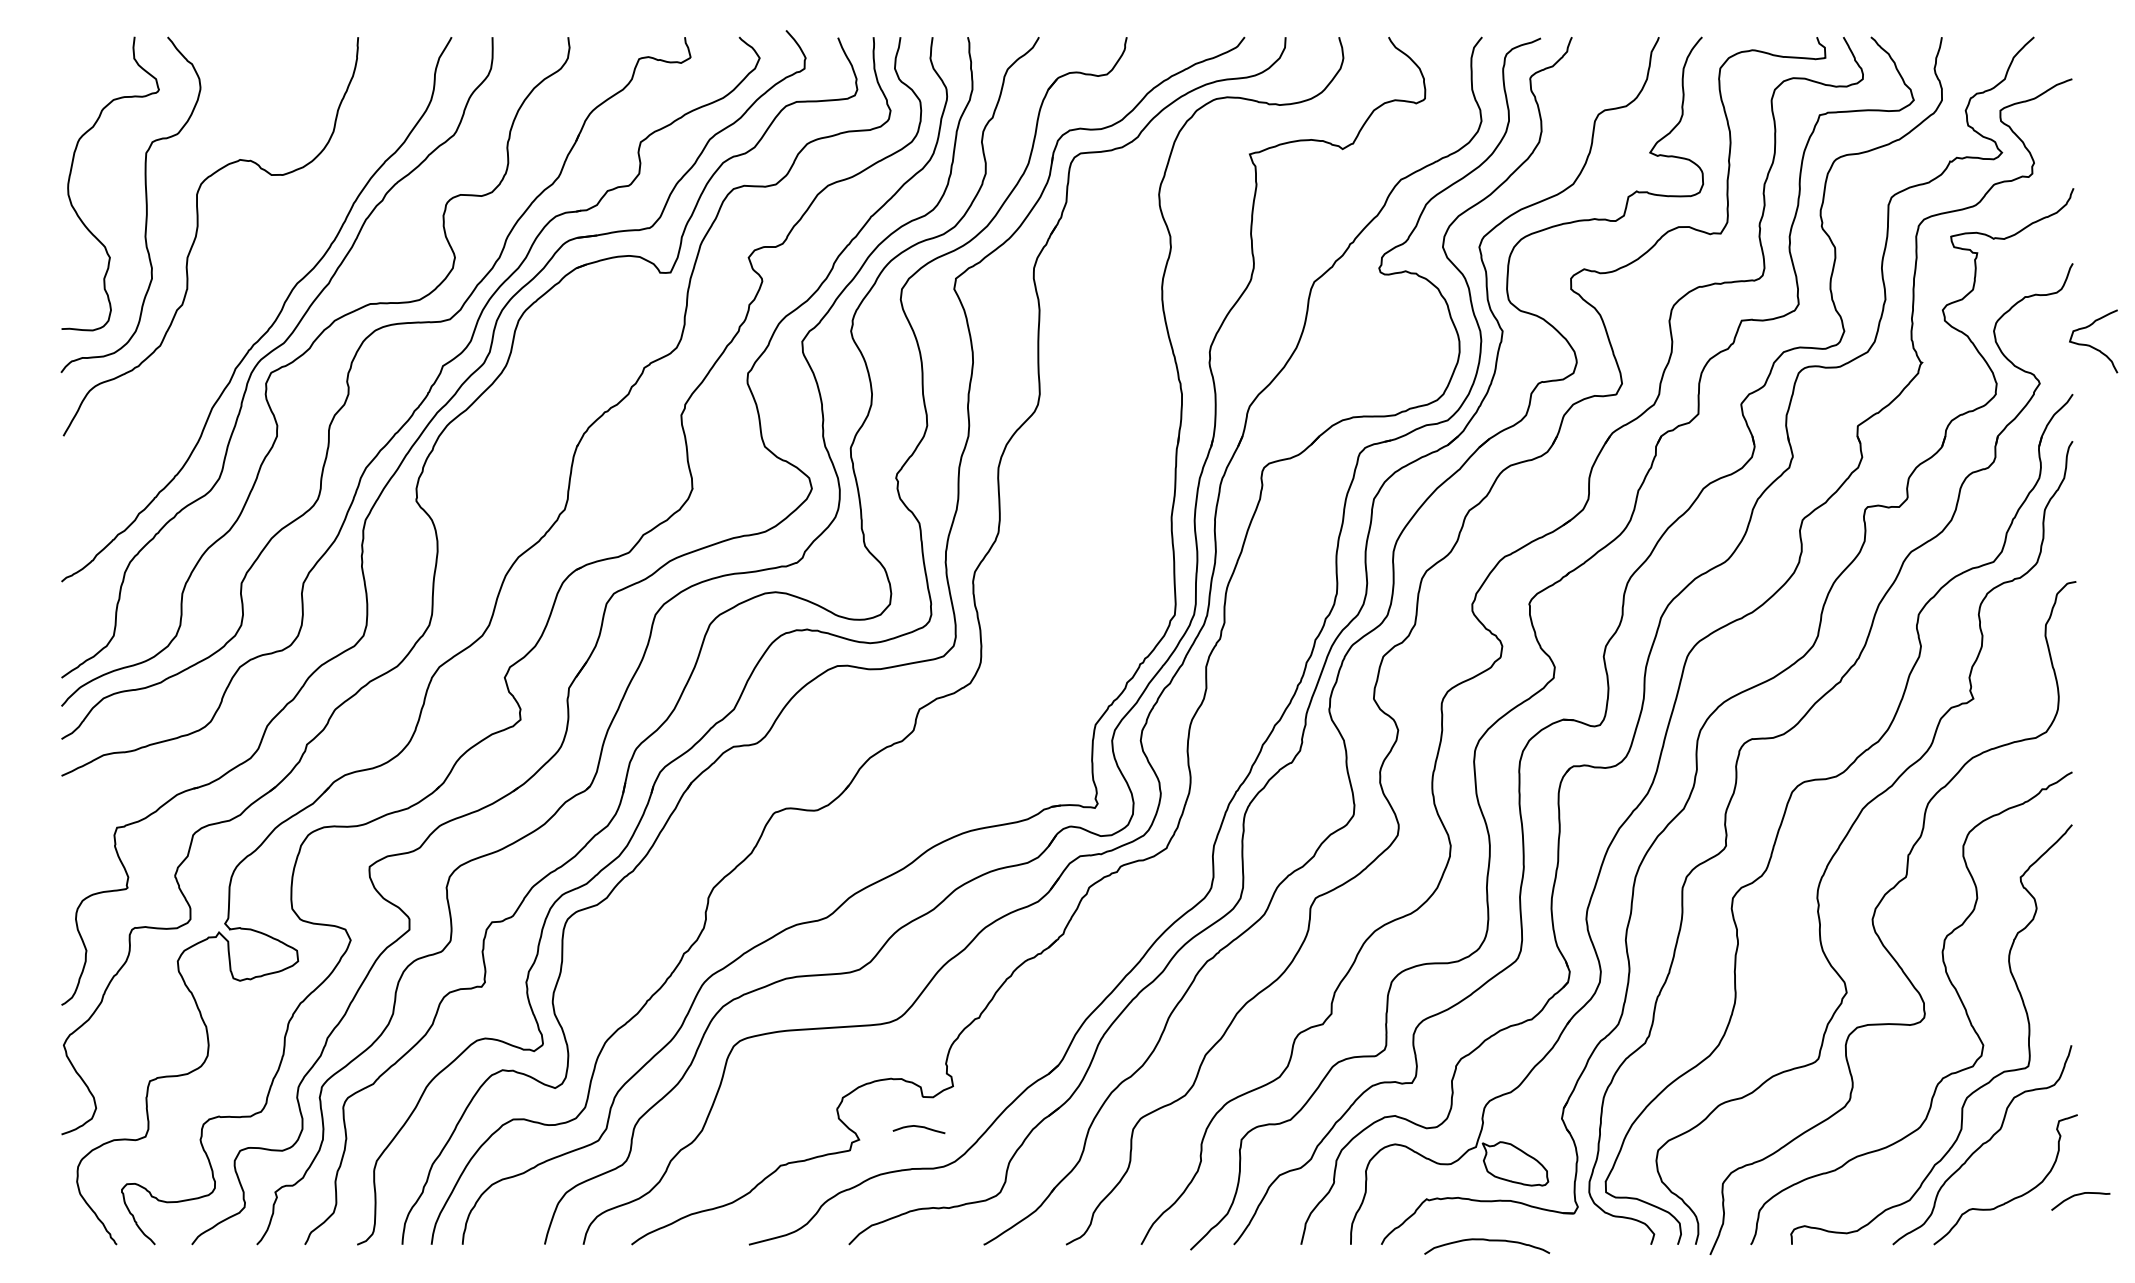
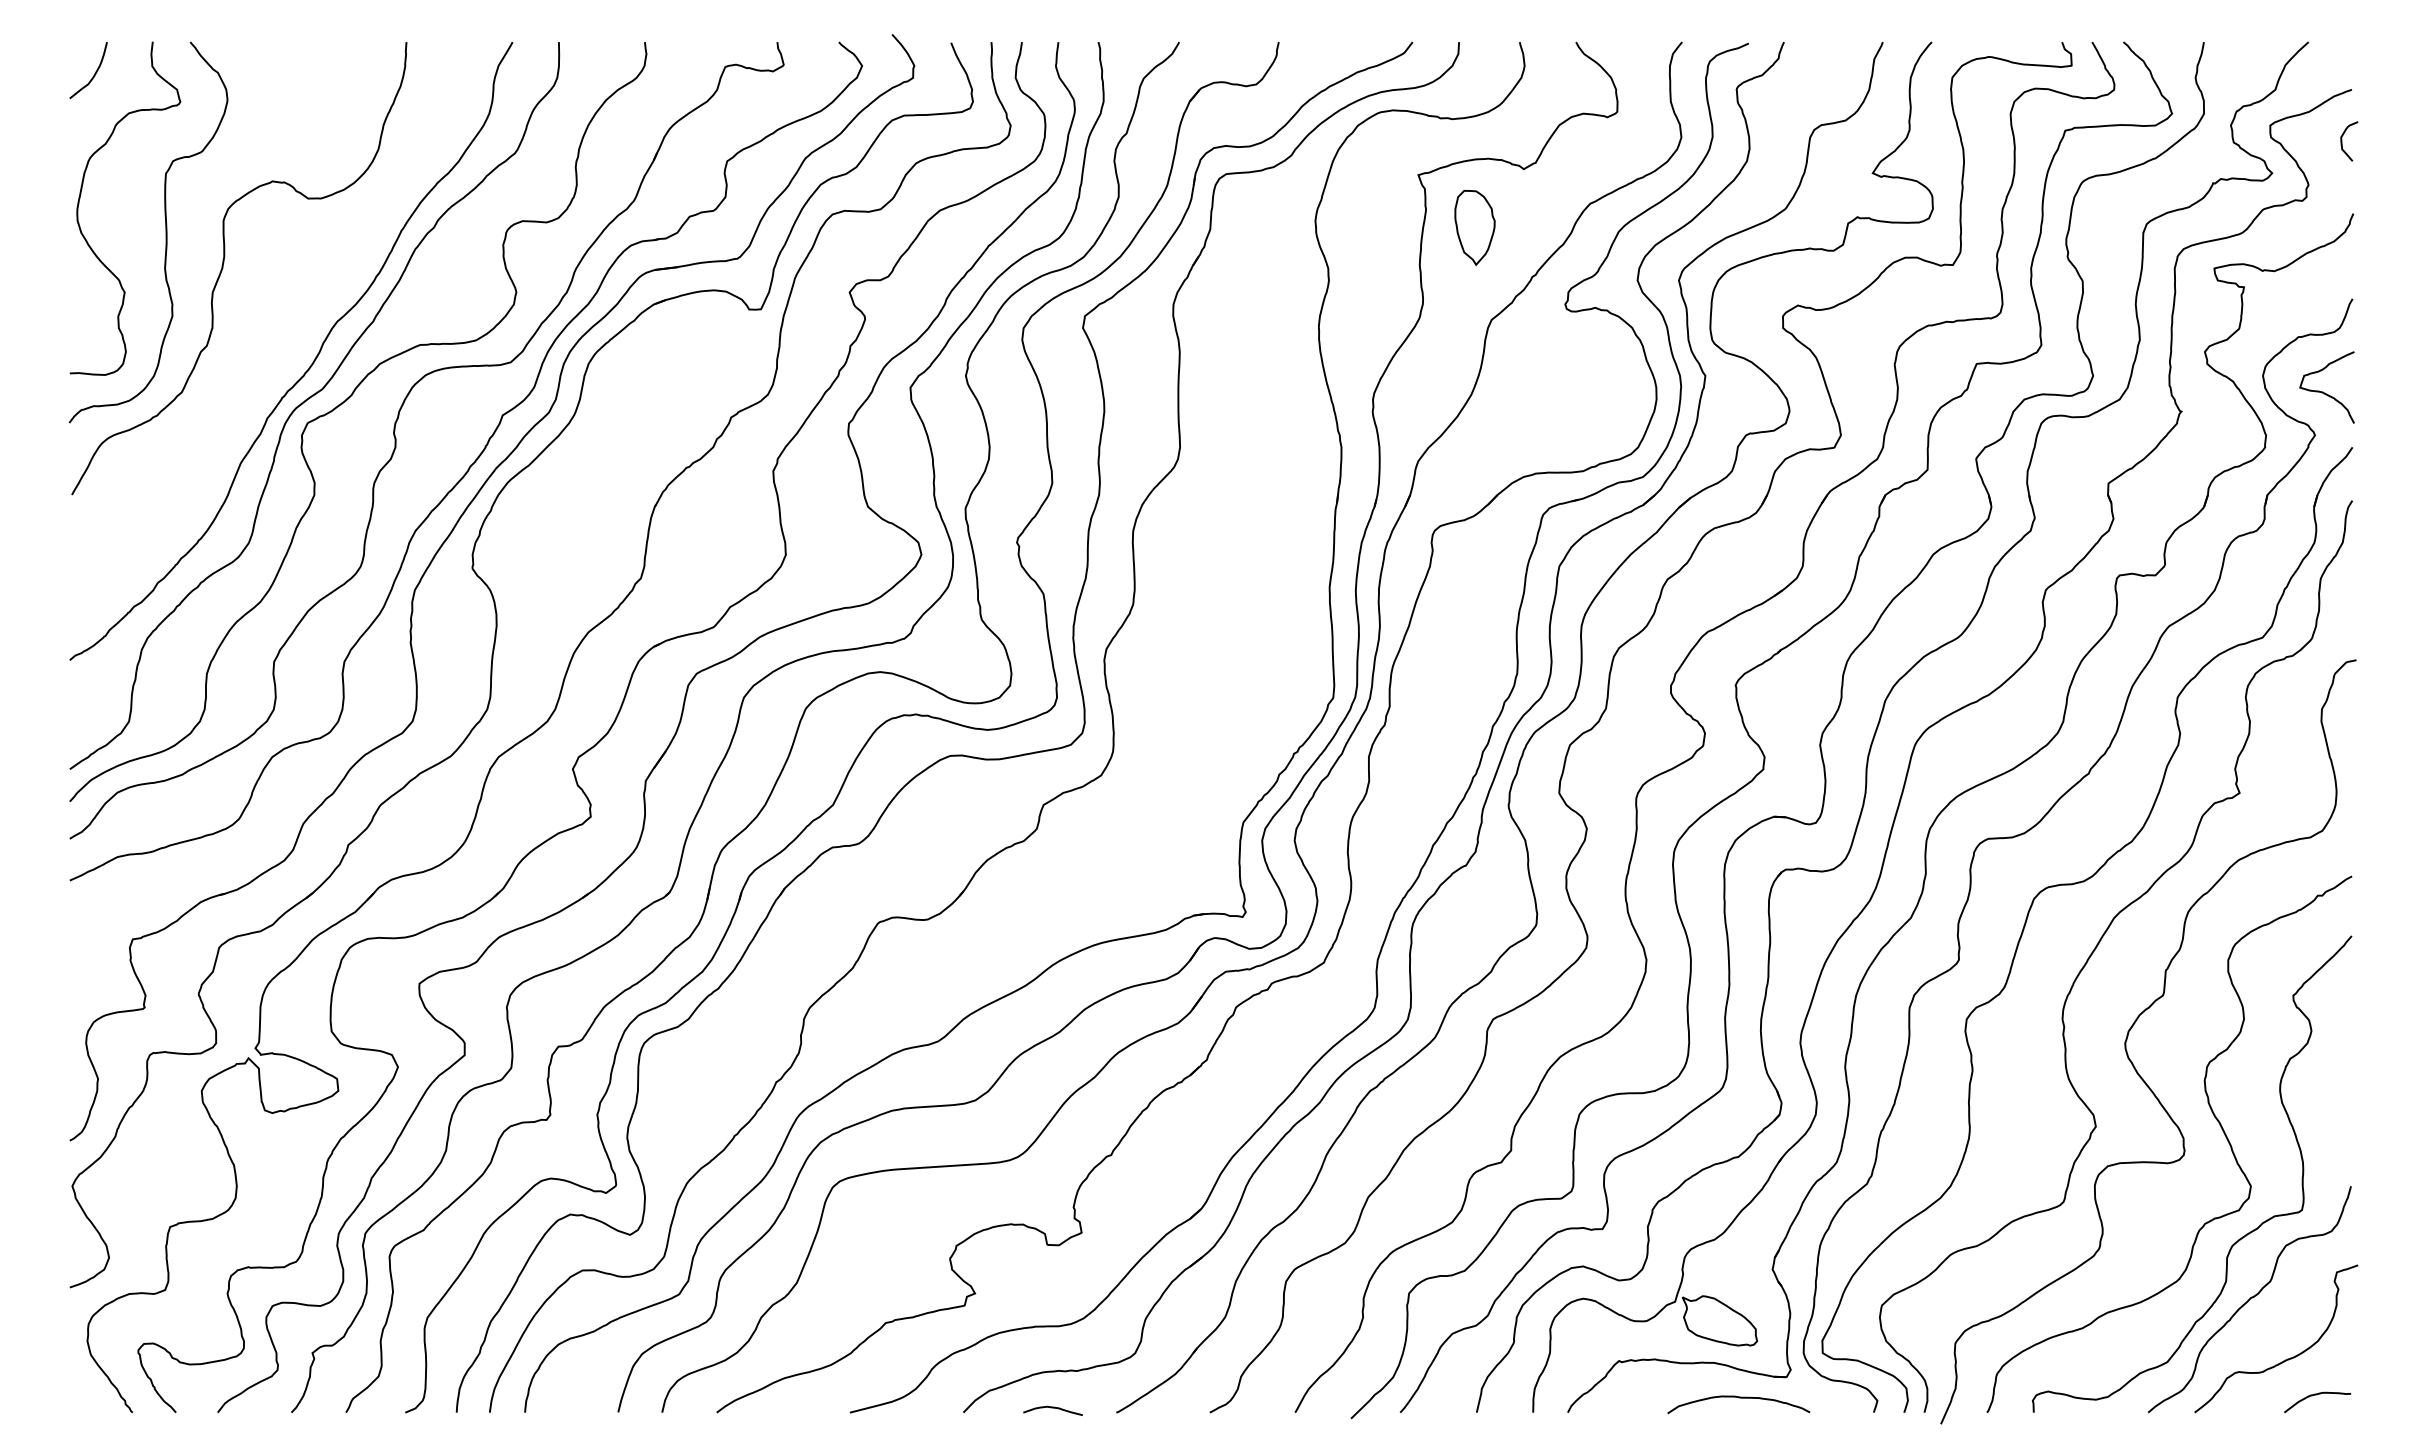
curve: (83, 64) -> (94, 73), added
curve: (2064, 124) -> (2342, 141), added
part: (1299, 200) -> (1474, 227), added
curve: (2090, 345) -> (2323, 391), moved
curve: (918, 1127) -> (1052, 1408), moved
curve: (2079, 1195) -> (2316, 1395), moved
curve: (1486, 1241) -> (1738, 1398), moved

